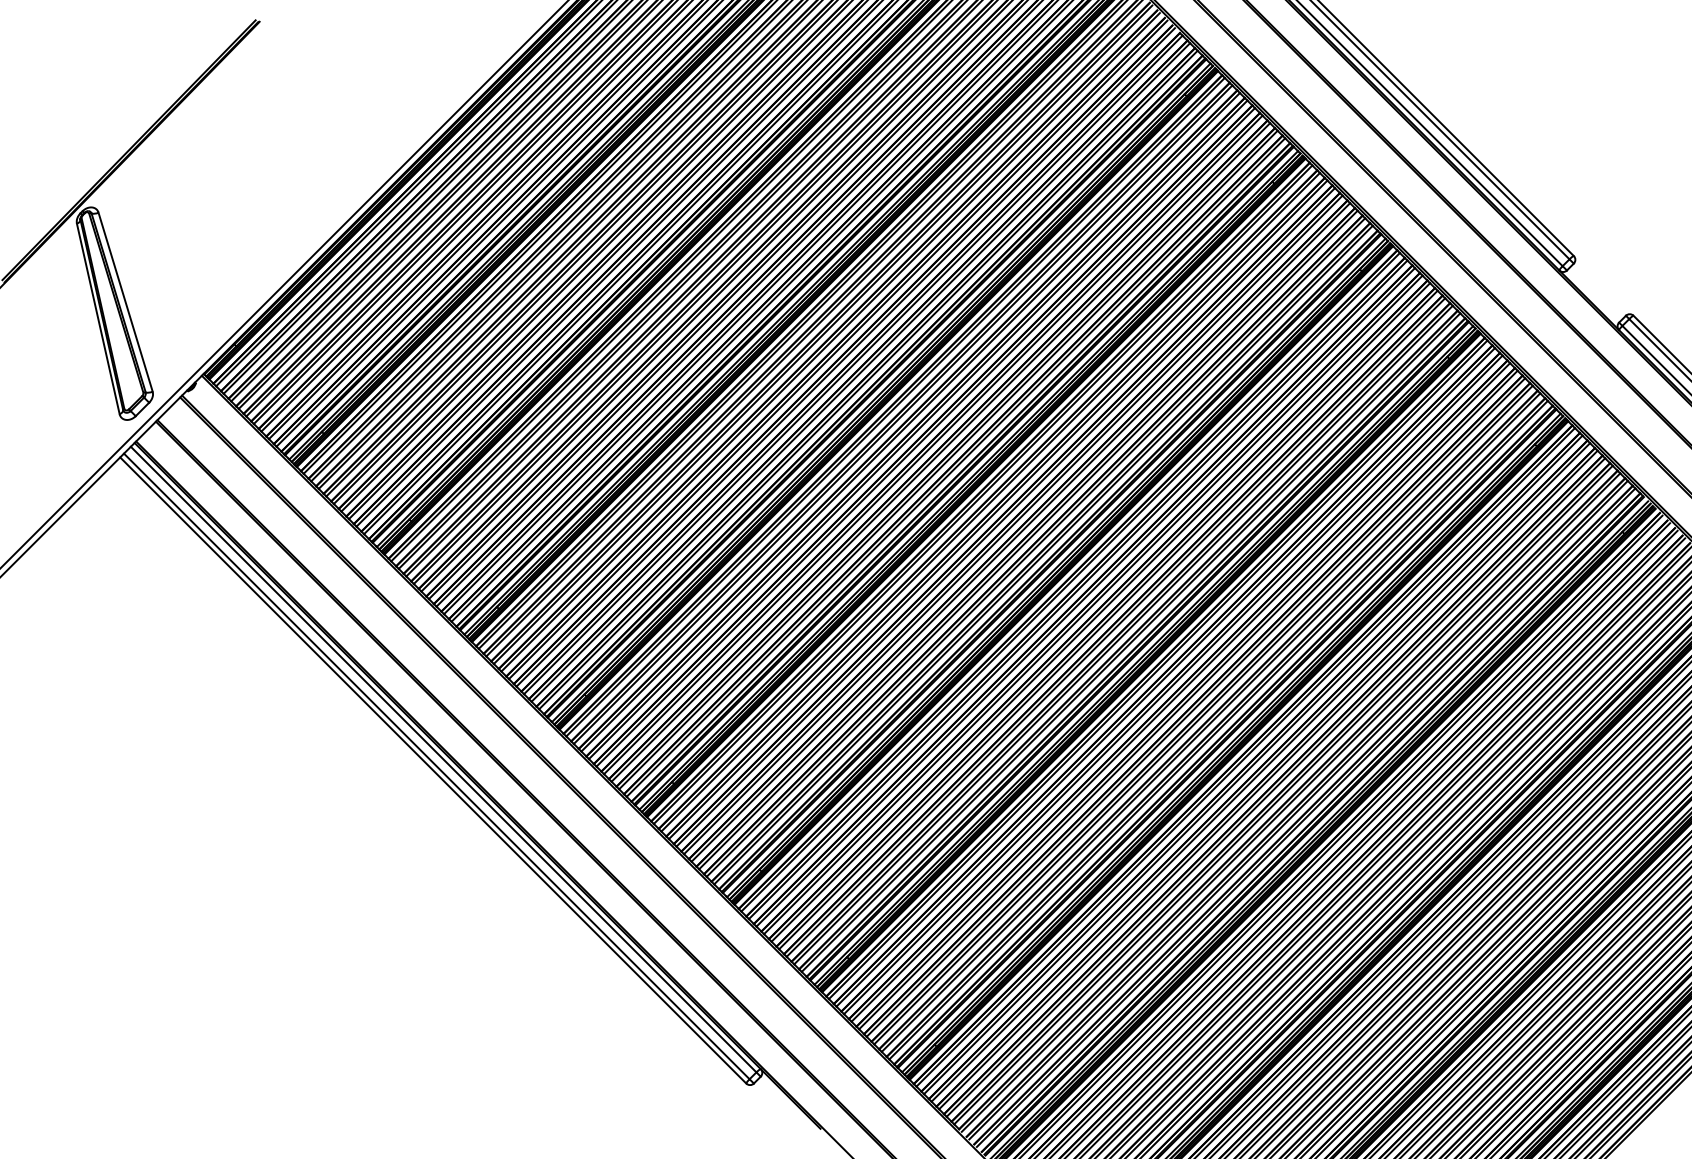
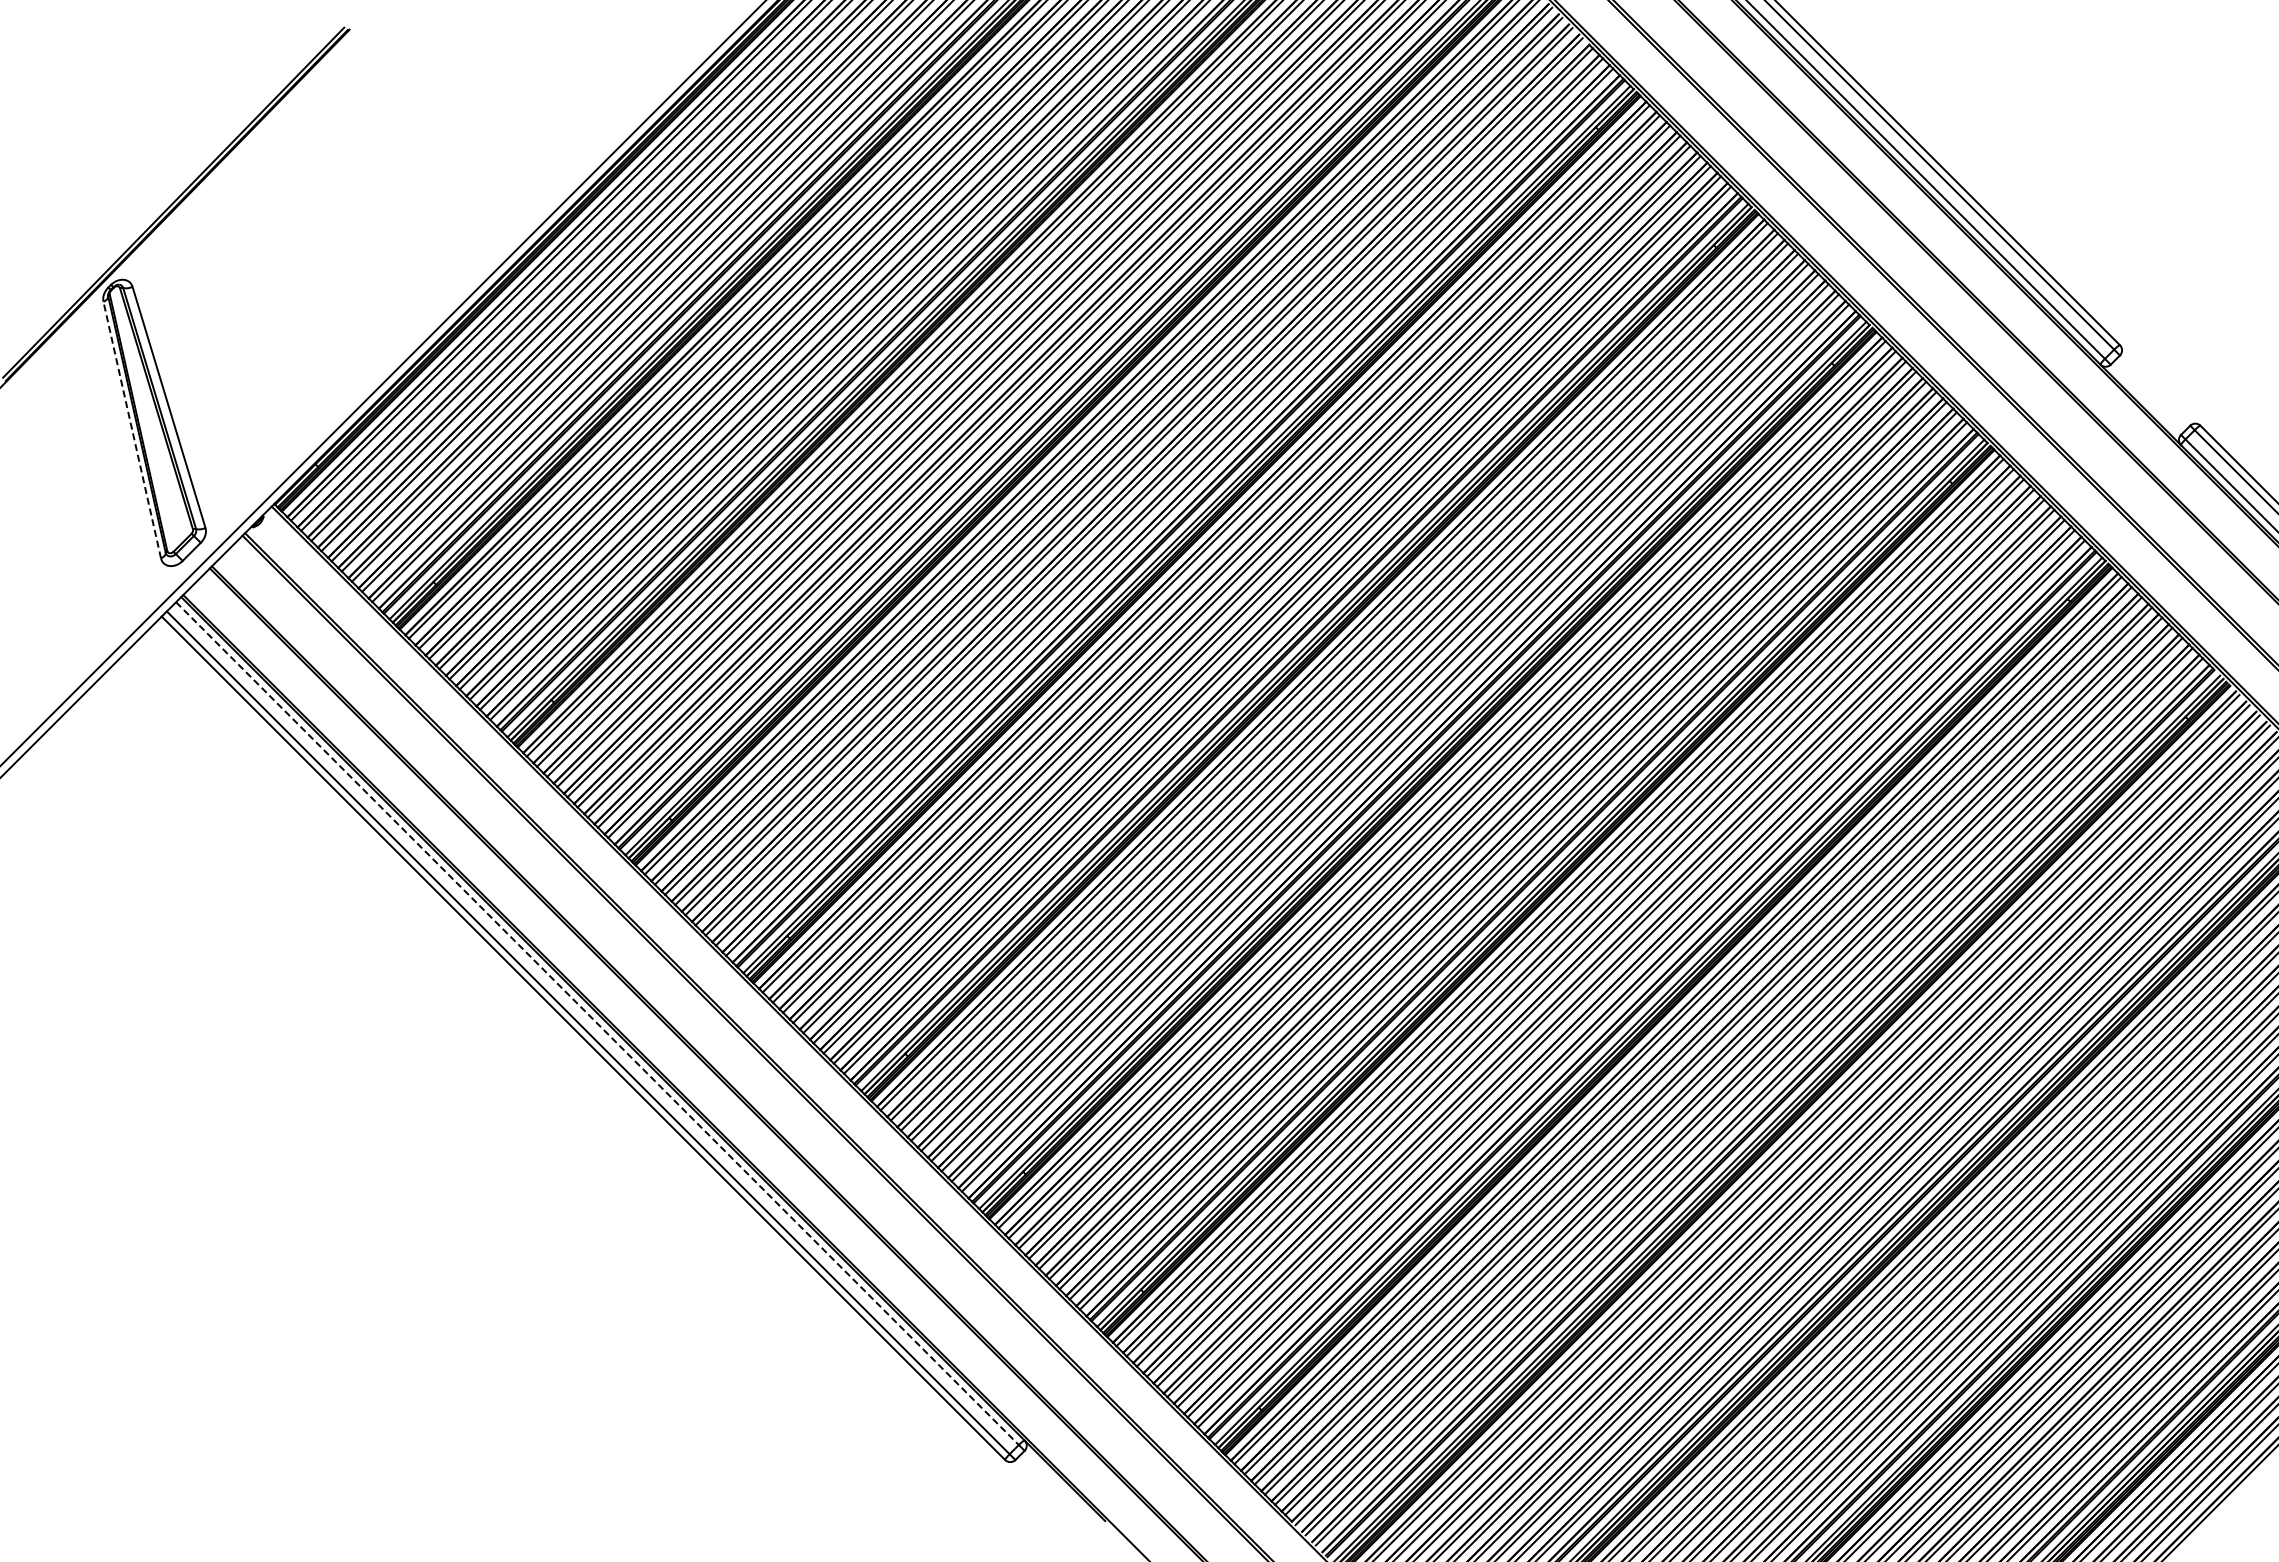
line: (98, 318) -> (132, 429), solid -> dashed
line: (443, 759) -> (597, 1023), solid -> dashed

